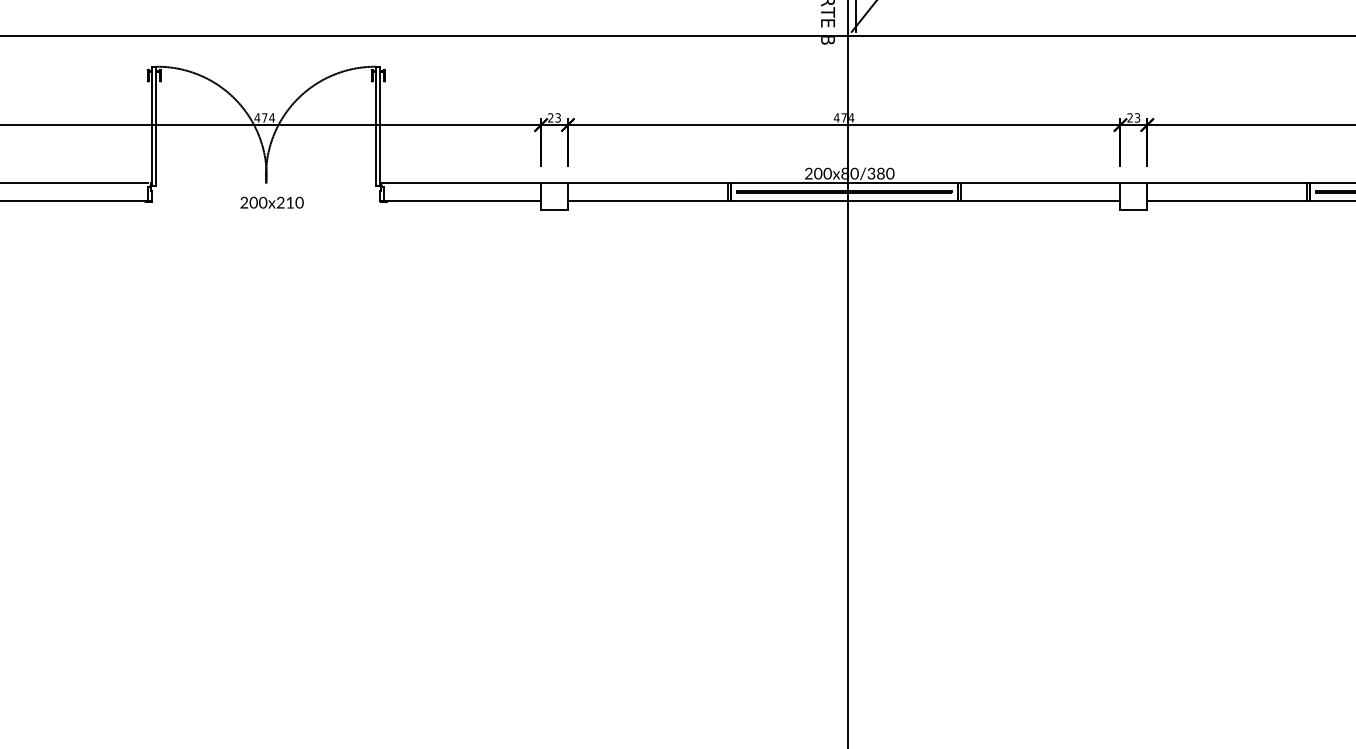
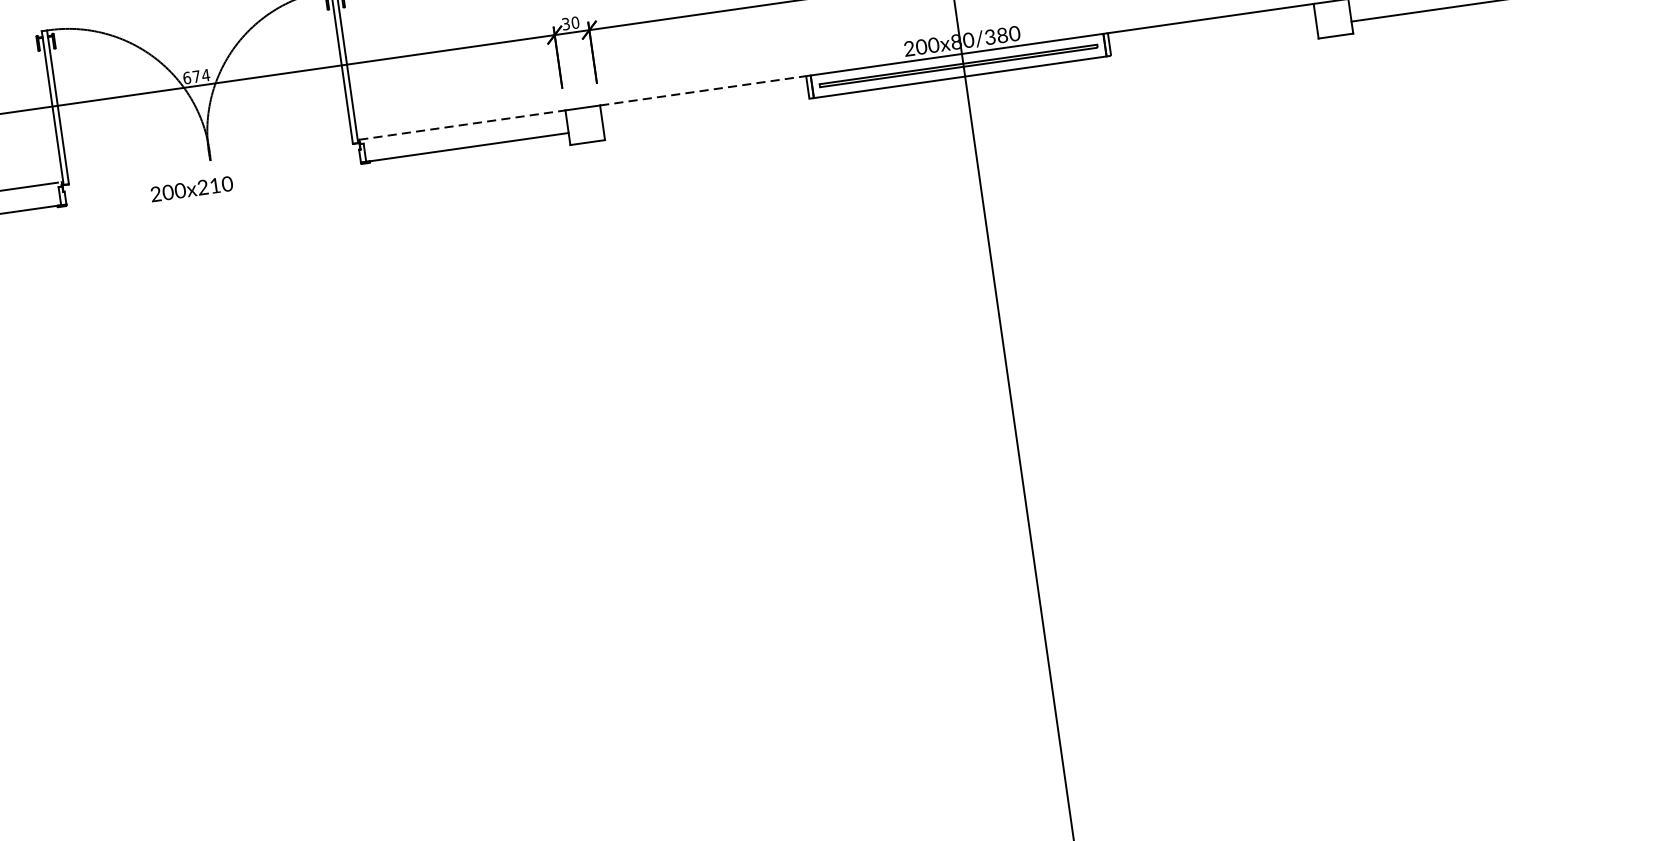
text: (257, 117) -> (187, 77), 474 -> 674
text: (554, 117) -> (570, 22), 23 -> 30
line: (461, 183) -> (462, 125), solid -> dashed
line: (647, 183) -> (702, 91), solid -> dashed
line: (647, 200) -> (705, 112), removed
line: (1040, 200) -> (1213, 40), removed
text: (271, 202) -> (191, 188), moved

